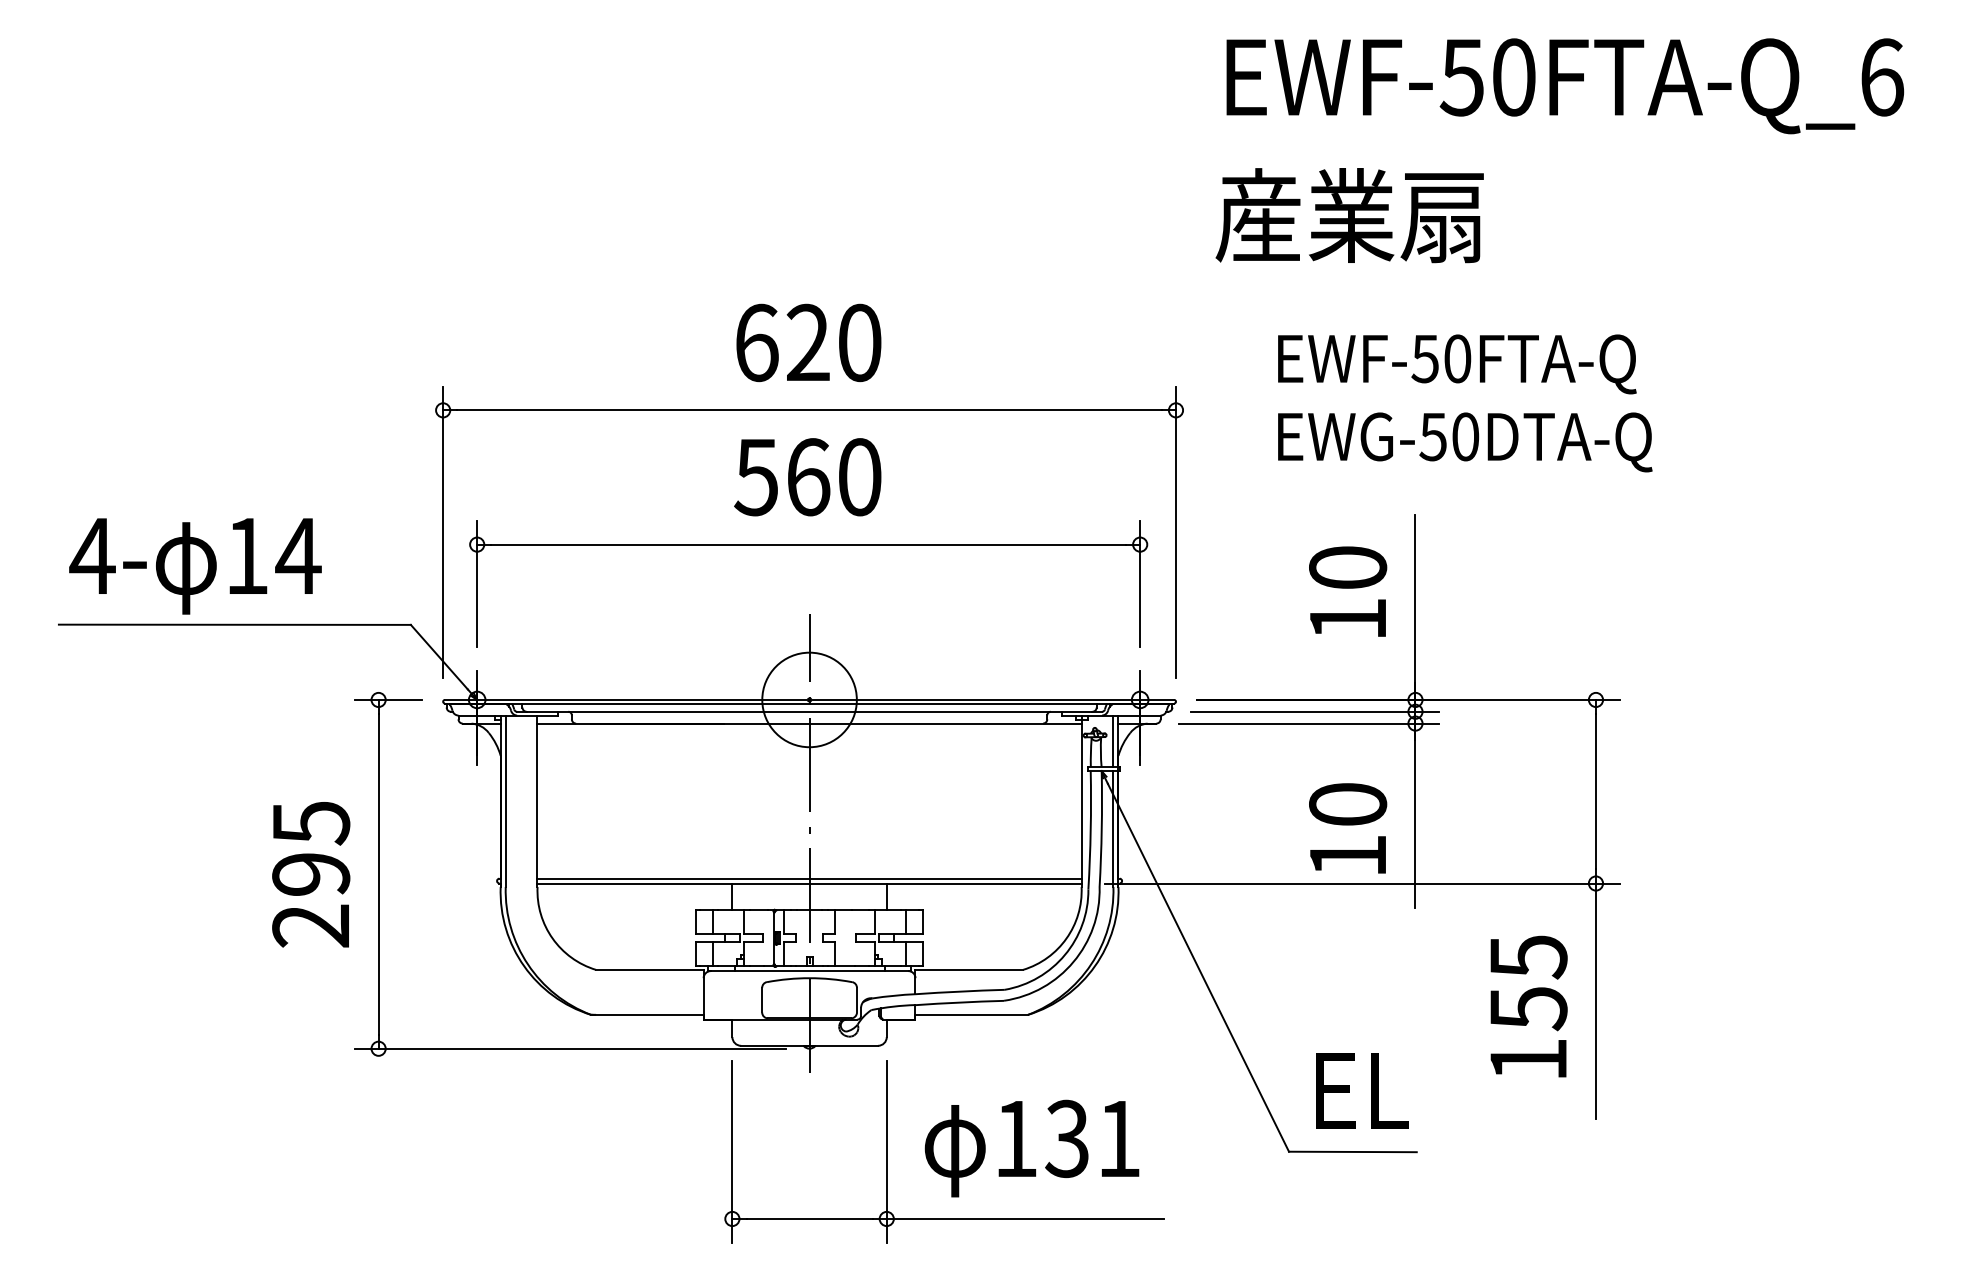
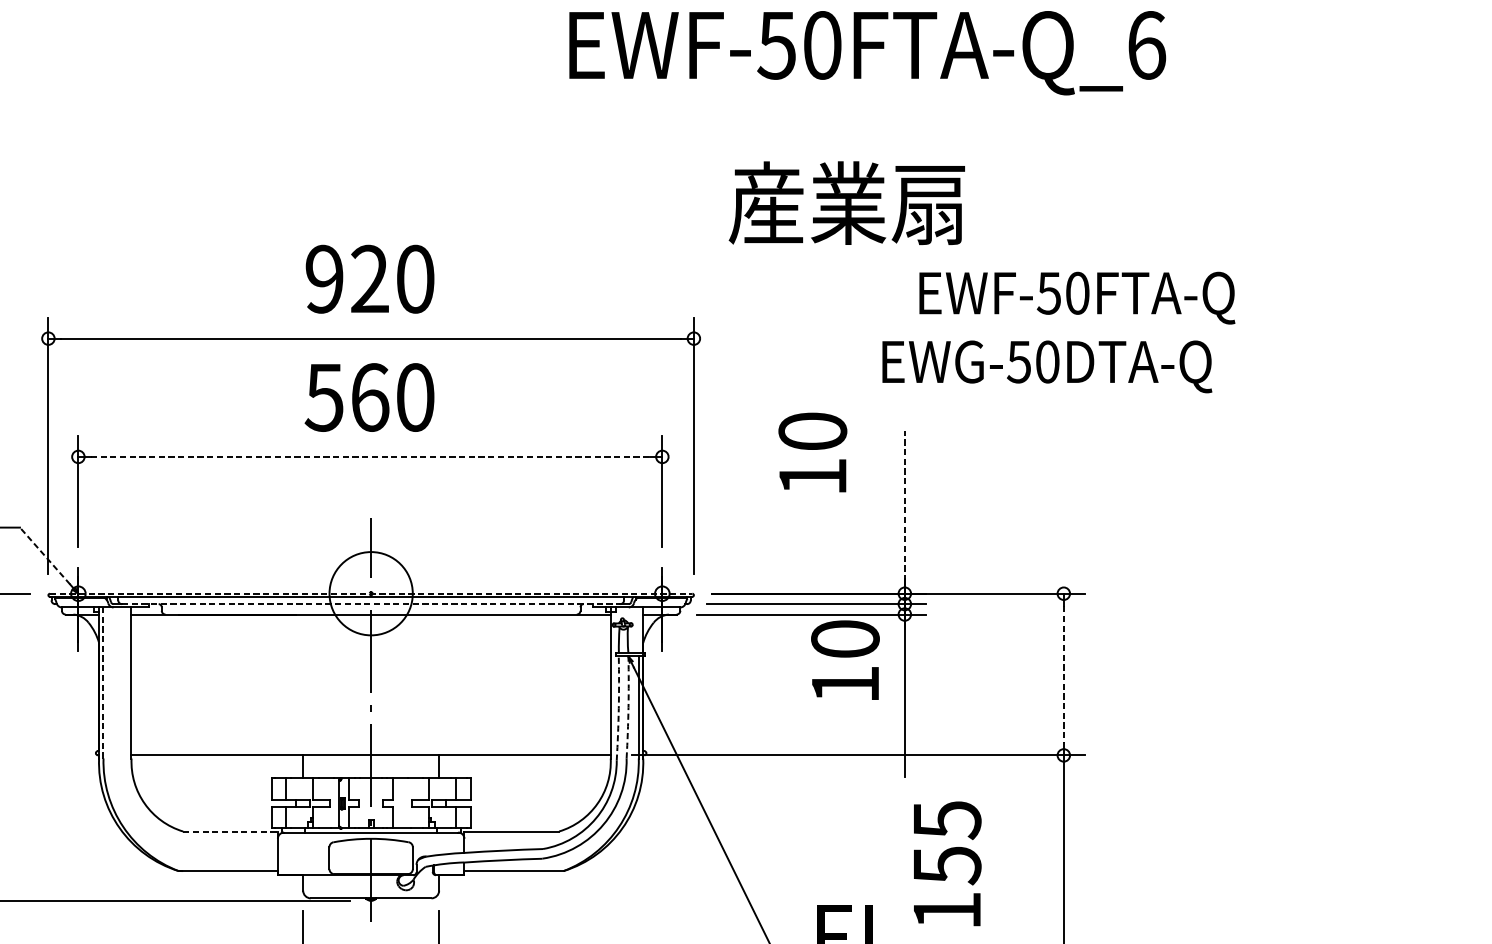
text: (1565, 86) -> (867, 53), moved
text: (1349, 215) -> (846, 203), moved
text: (756, 342) -> (324, 278), 620 -> 920
text: (1457, 364) -> (1077, 298), moved
text: (1465, 442) -> (1047, 366), moved
line: (809, 544) -> (371, 456), solid -> dashed
text: (1348, 591) -> (813, 452), moved
line: (1415, 599) -> (904, 505), solid -> dashed
line: (439, 656) -> (45, 555), solid -> dashed
line: (809, 699) -> (371, 593), solid -> dashed
line: (809, 711) -> (371, 603), solid -> dashed
line: (1113, 740) -> (638, 629), removed
line: (1595, 791) -> (1063, 674), solid -> dashed
line: (505, 801) -> (103, 683), solid -> dashed
text: (1348, 828) -> (845, 660), moved
arc: (1101, 829) -> (628, 707), solid -> dashed
arc: (1090, 830) -> (618, 708), solid -> dashed
line: (809, 878) -> (371, 750), removed
line: (649, 969) -> (230, 831), solid -> dashed
text: (1528, 1006) -> (947, 863), moved

